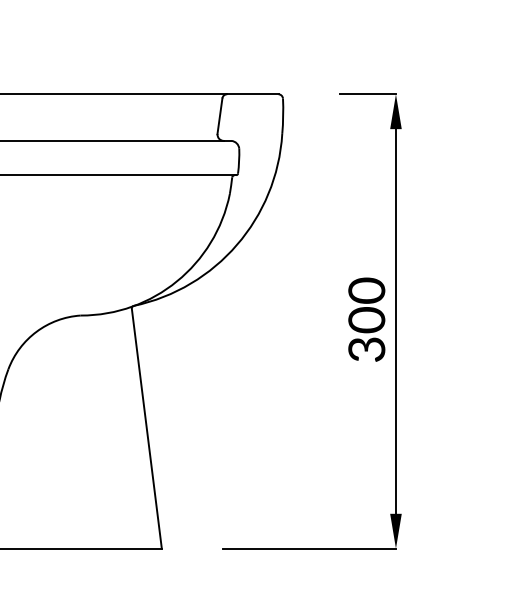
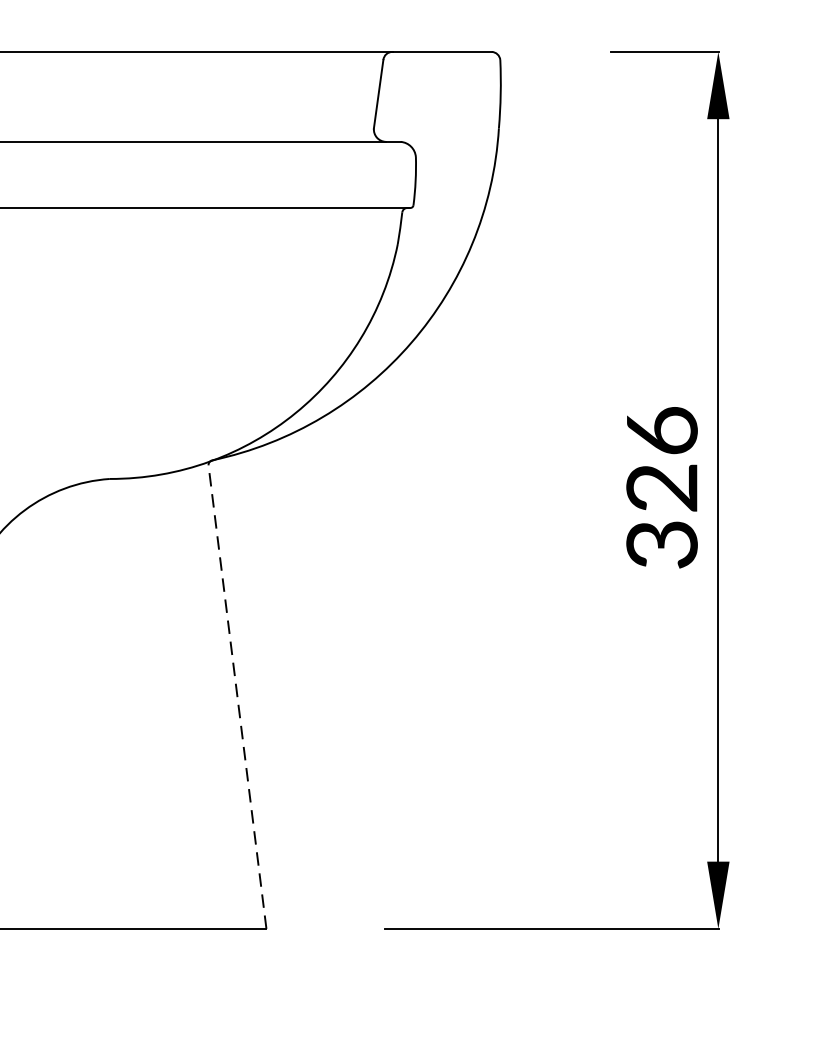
text: (366, 305) -> (661, 459), 300 -> 326
line: (146, 428) -> (236, 696), solid -> dashed

